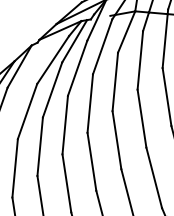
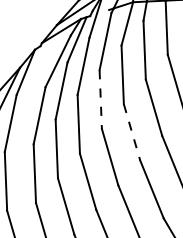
line: (89, 104) -> (100, 100), solid -> dashed
line: (117, 140) -> (132, 132), solid -> dashed

